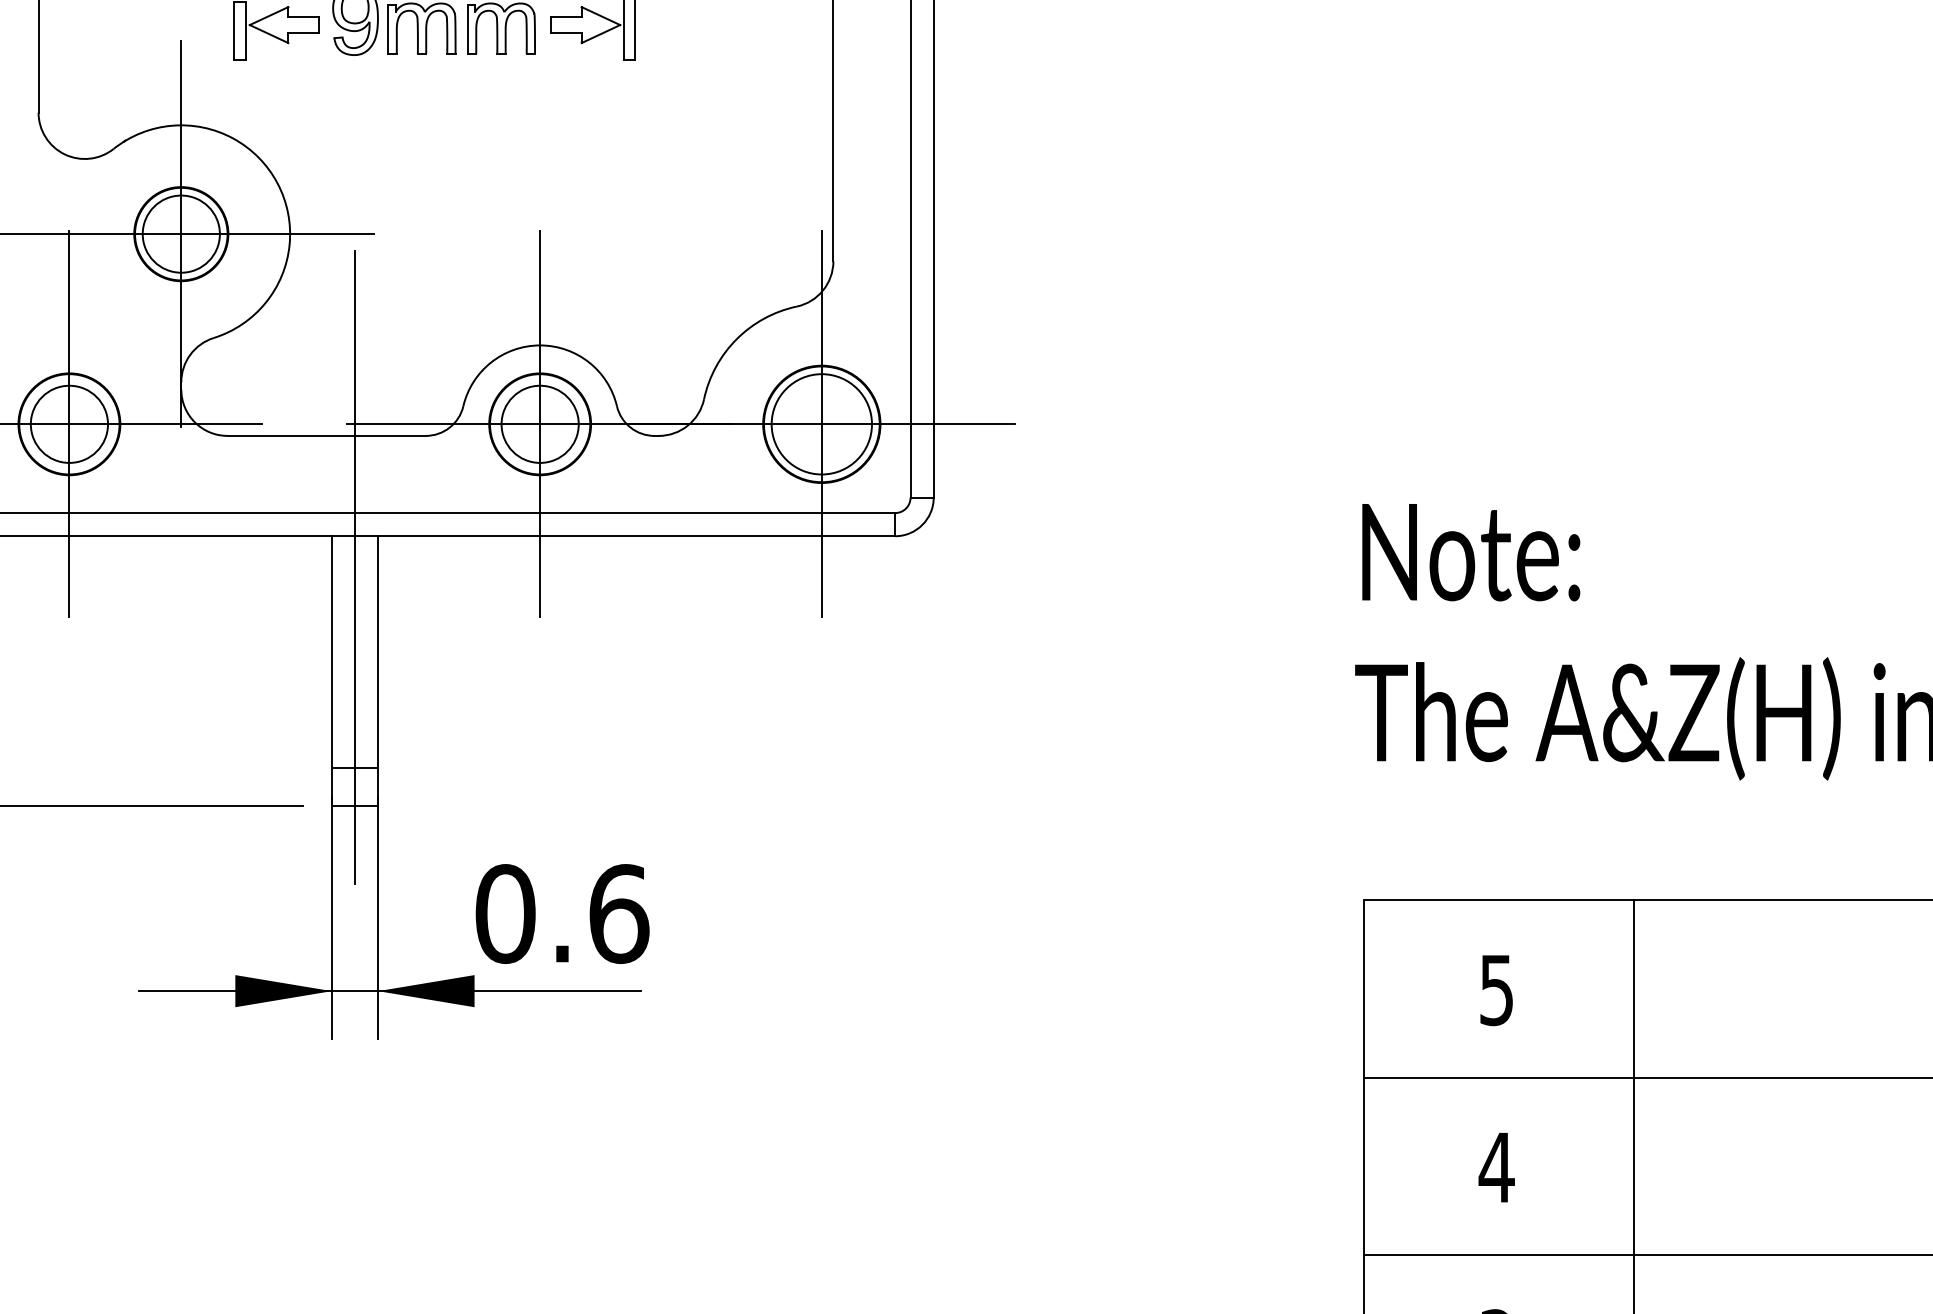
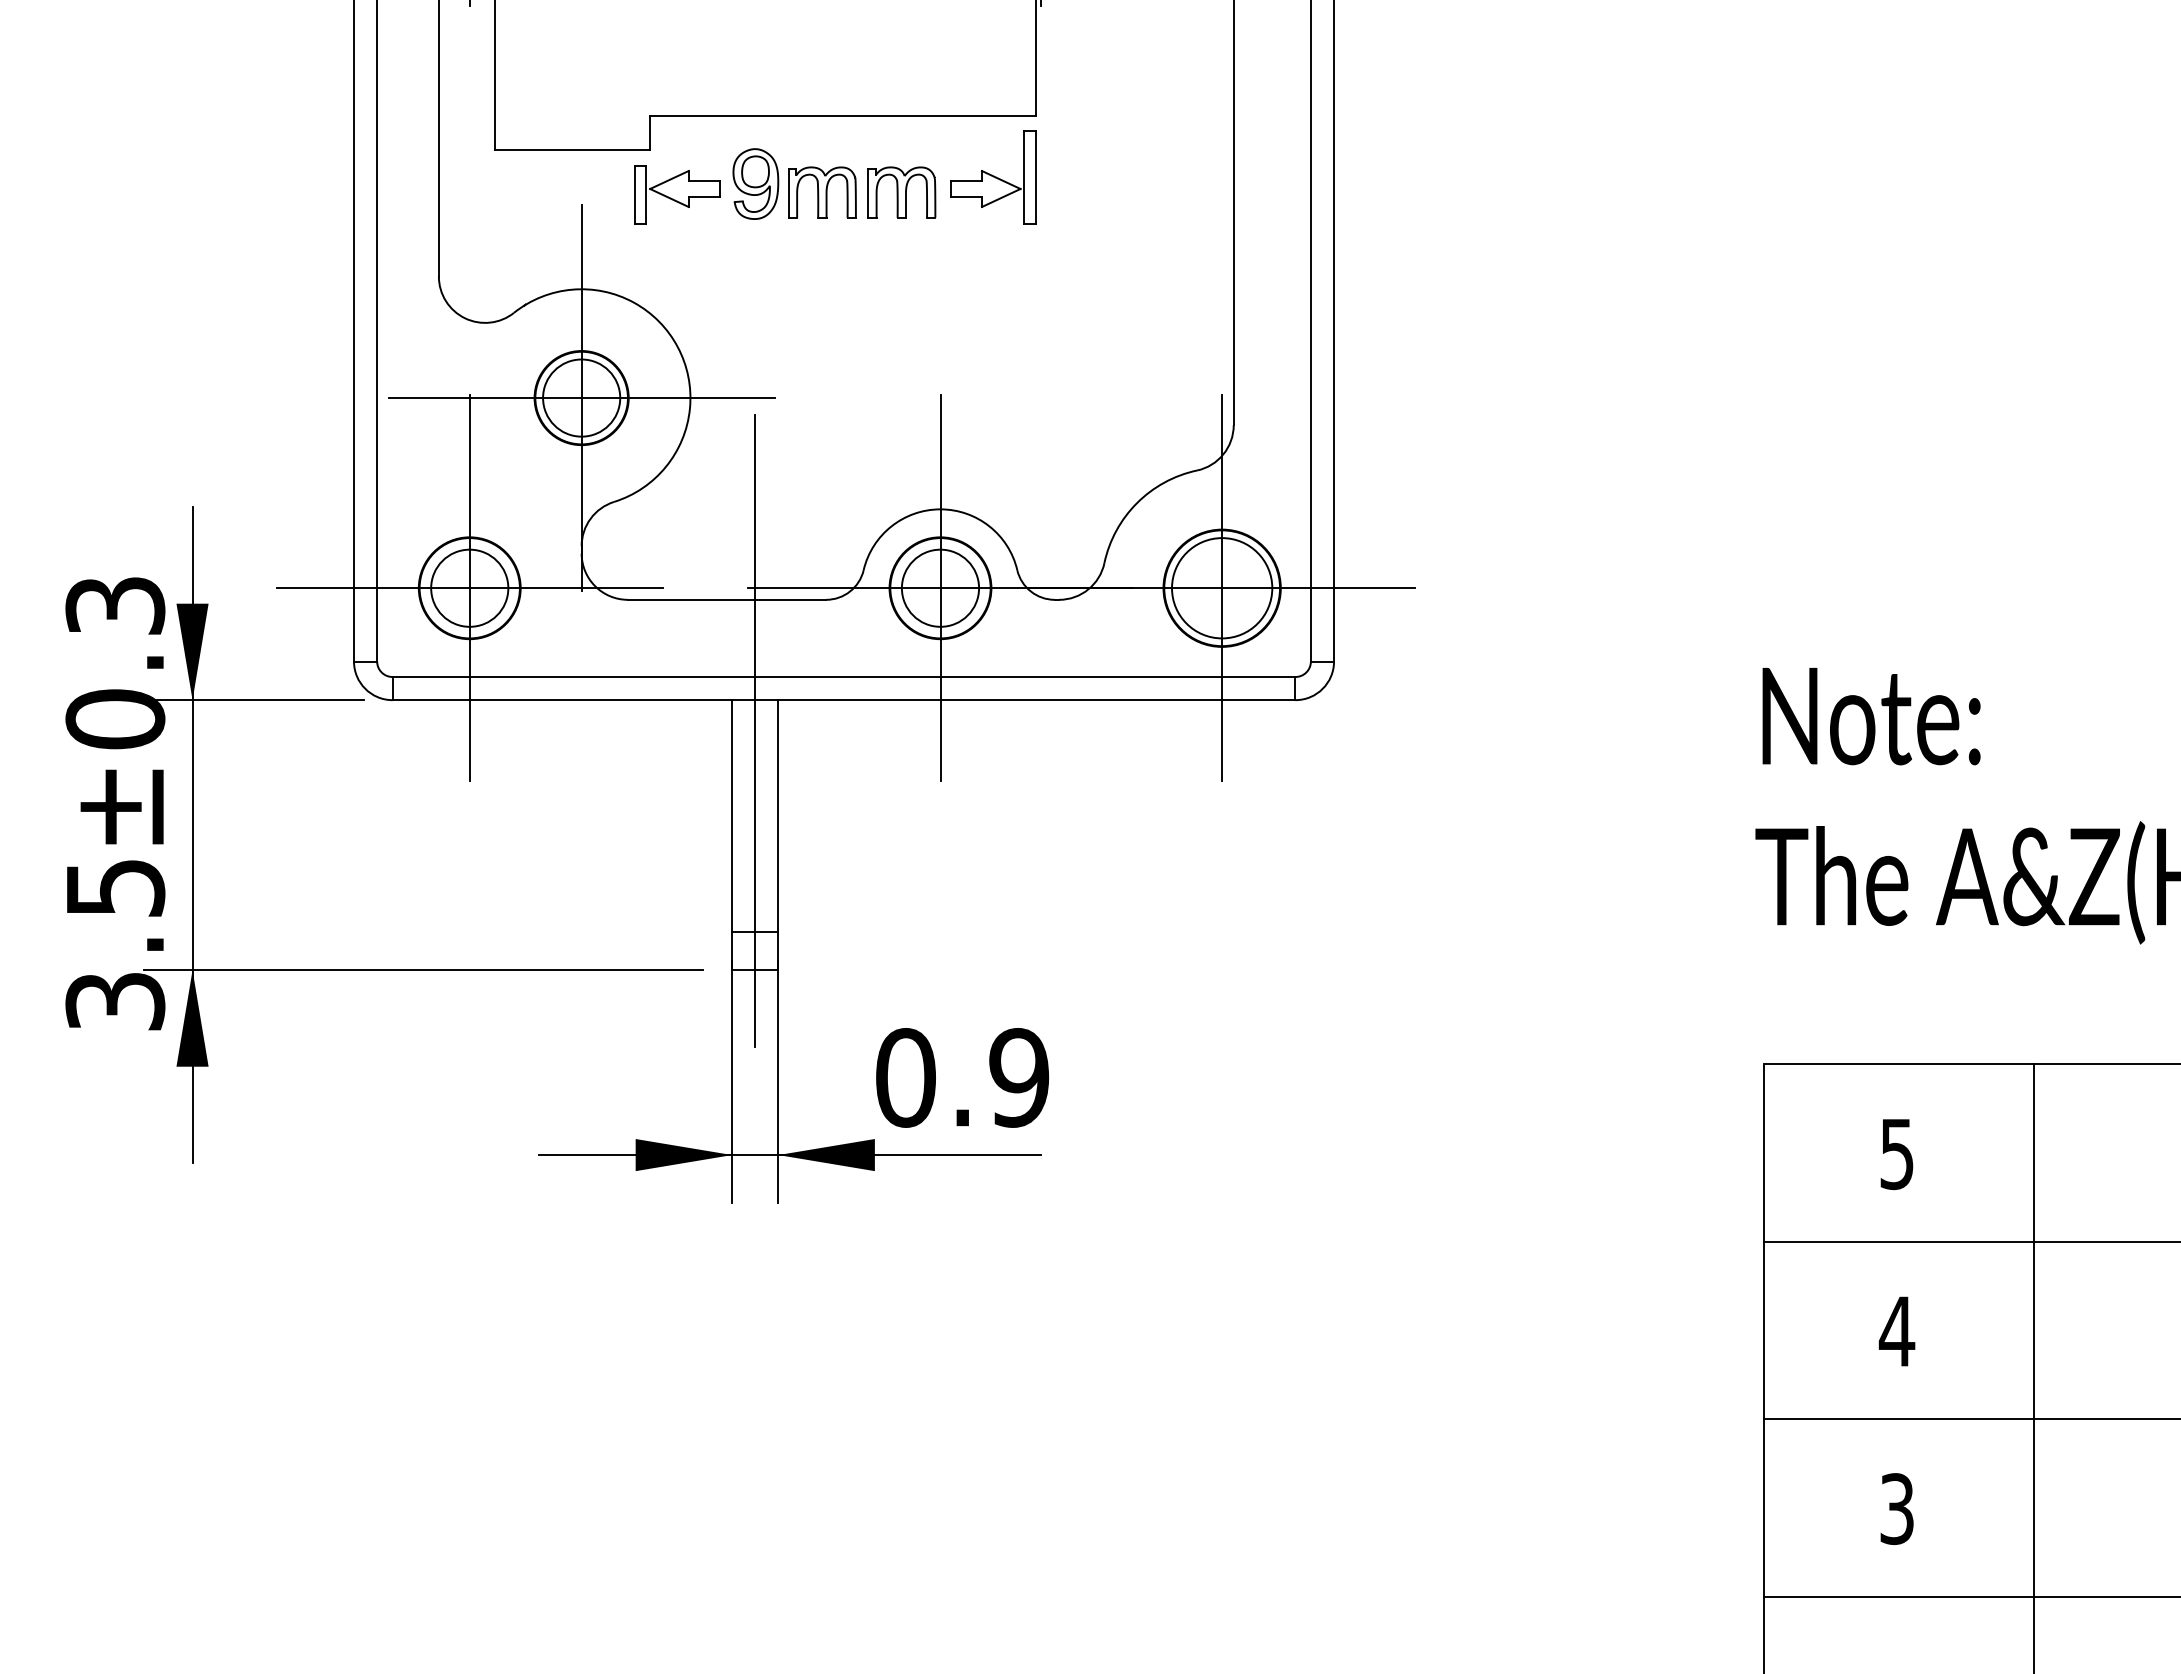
text: (619, 913) -> (1019, 1077), 0.6 -> 0.9

